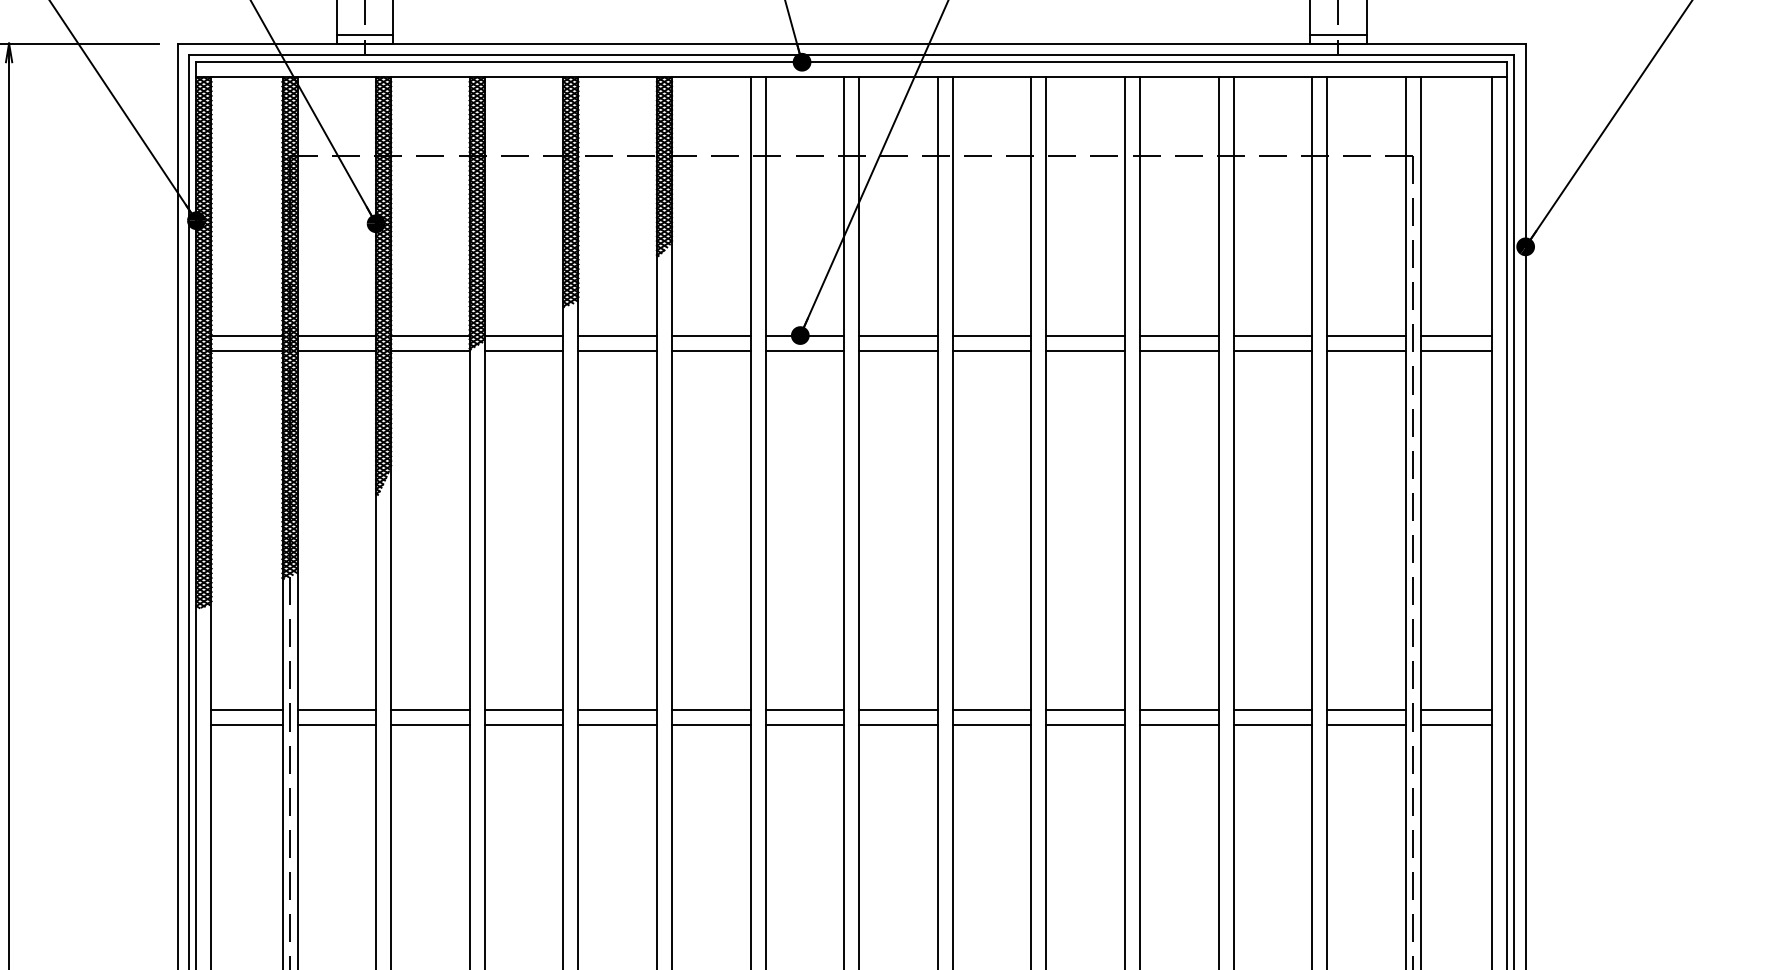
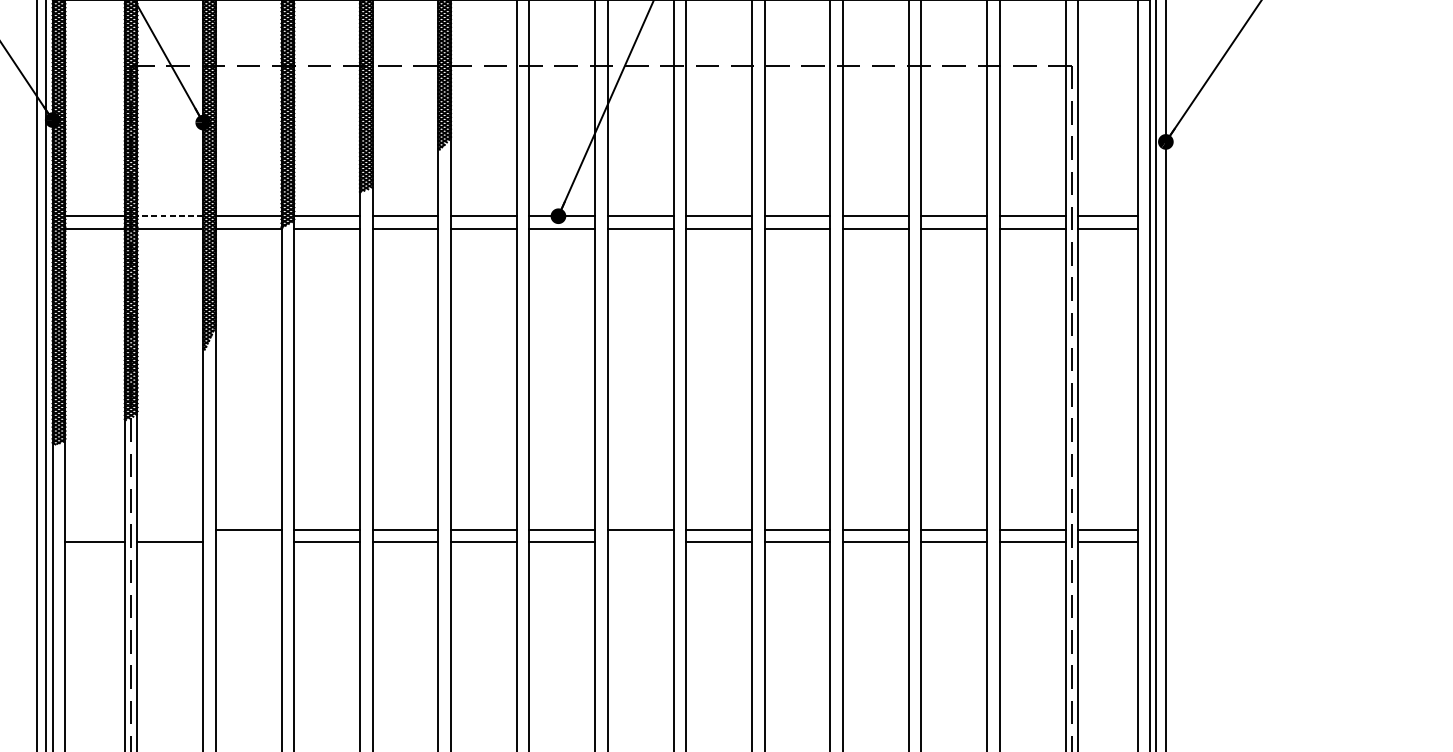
line: (336, 335) -> (170, 216), solid -> dashed
line: (246, 710) -> (94, 530), removed
line: (336, 710) -> (170, 530), removed
line: (430, 724) -> (248, 541), removed
line: (898, 724) -> (640, 541), removed

